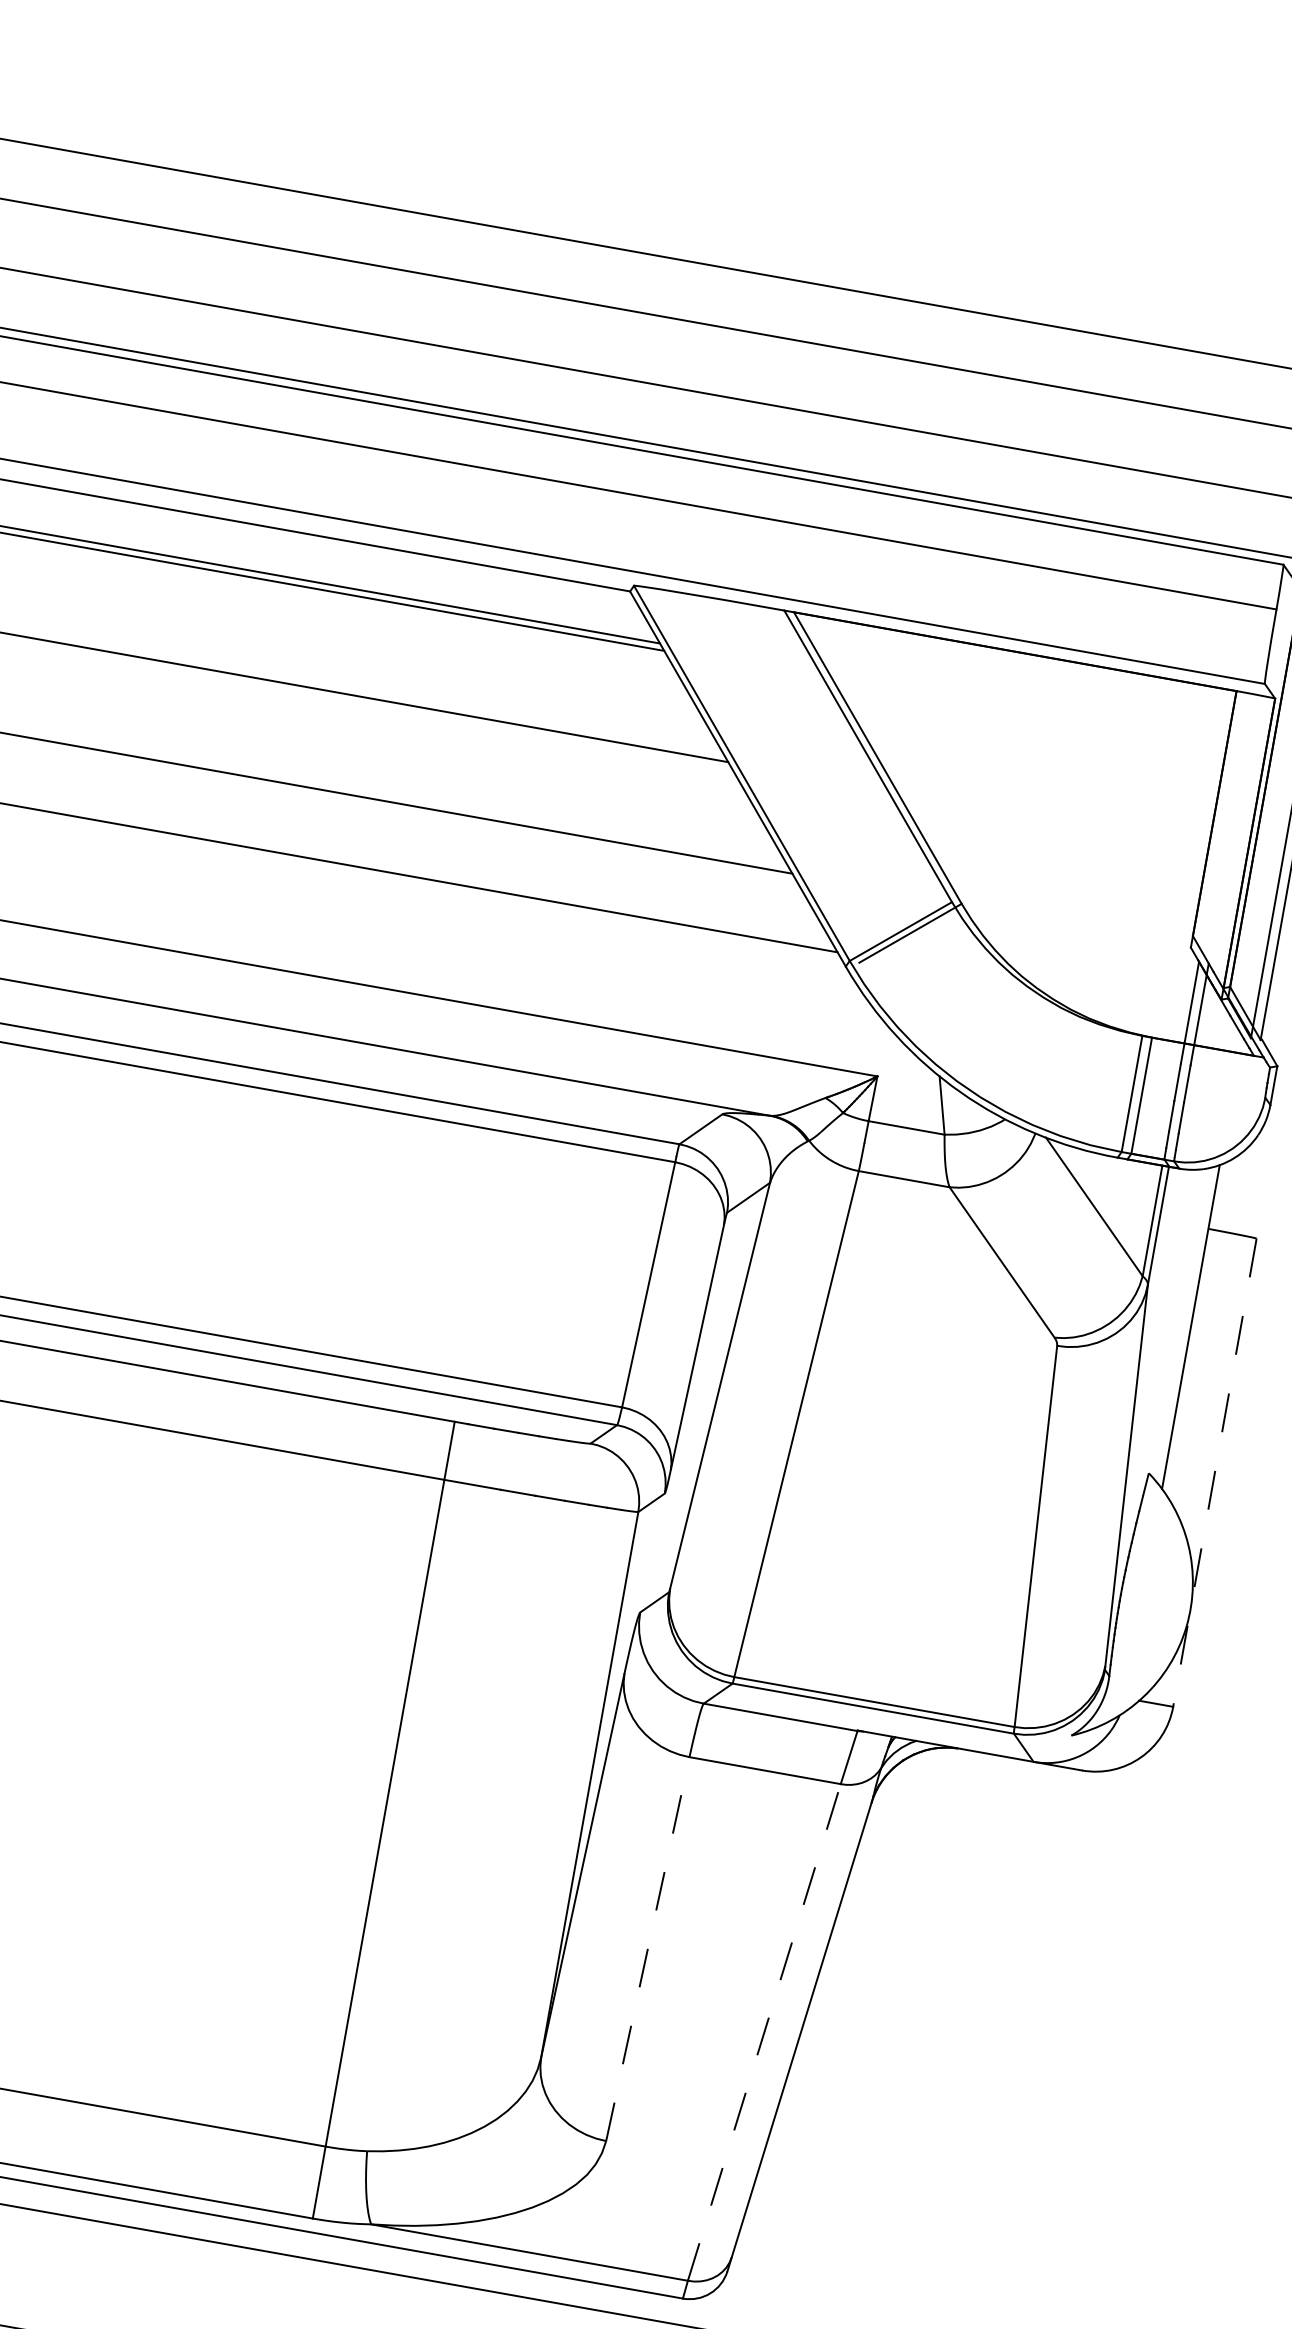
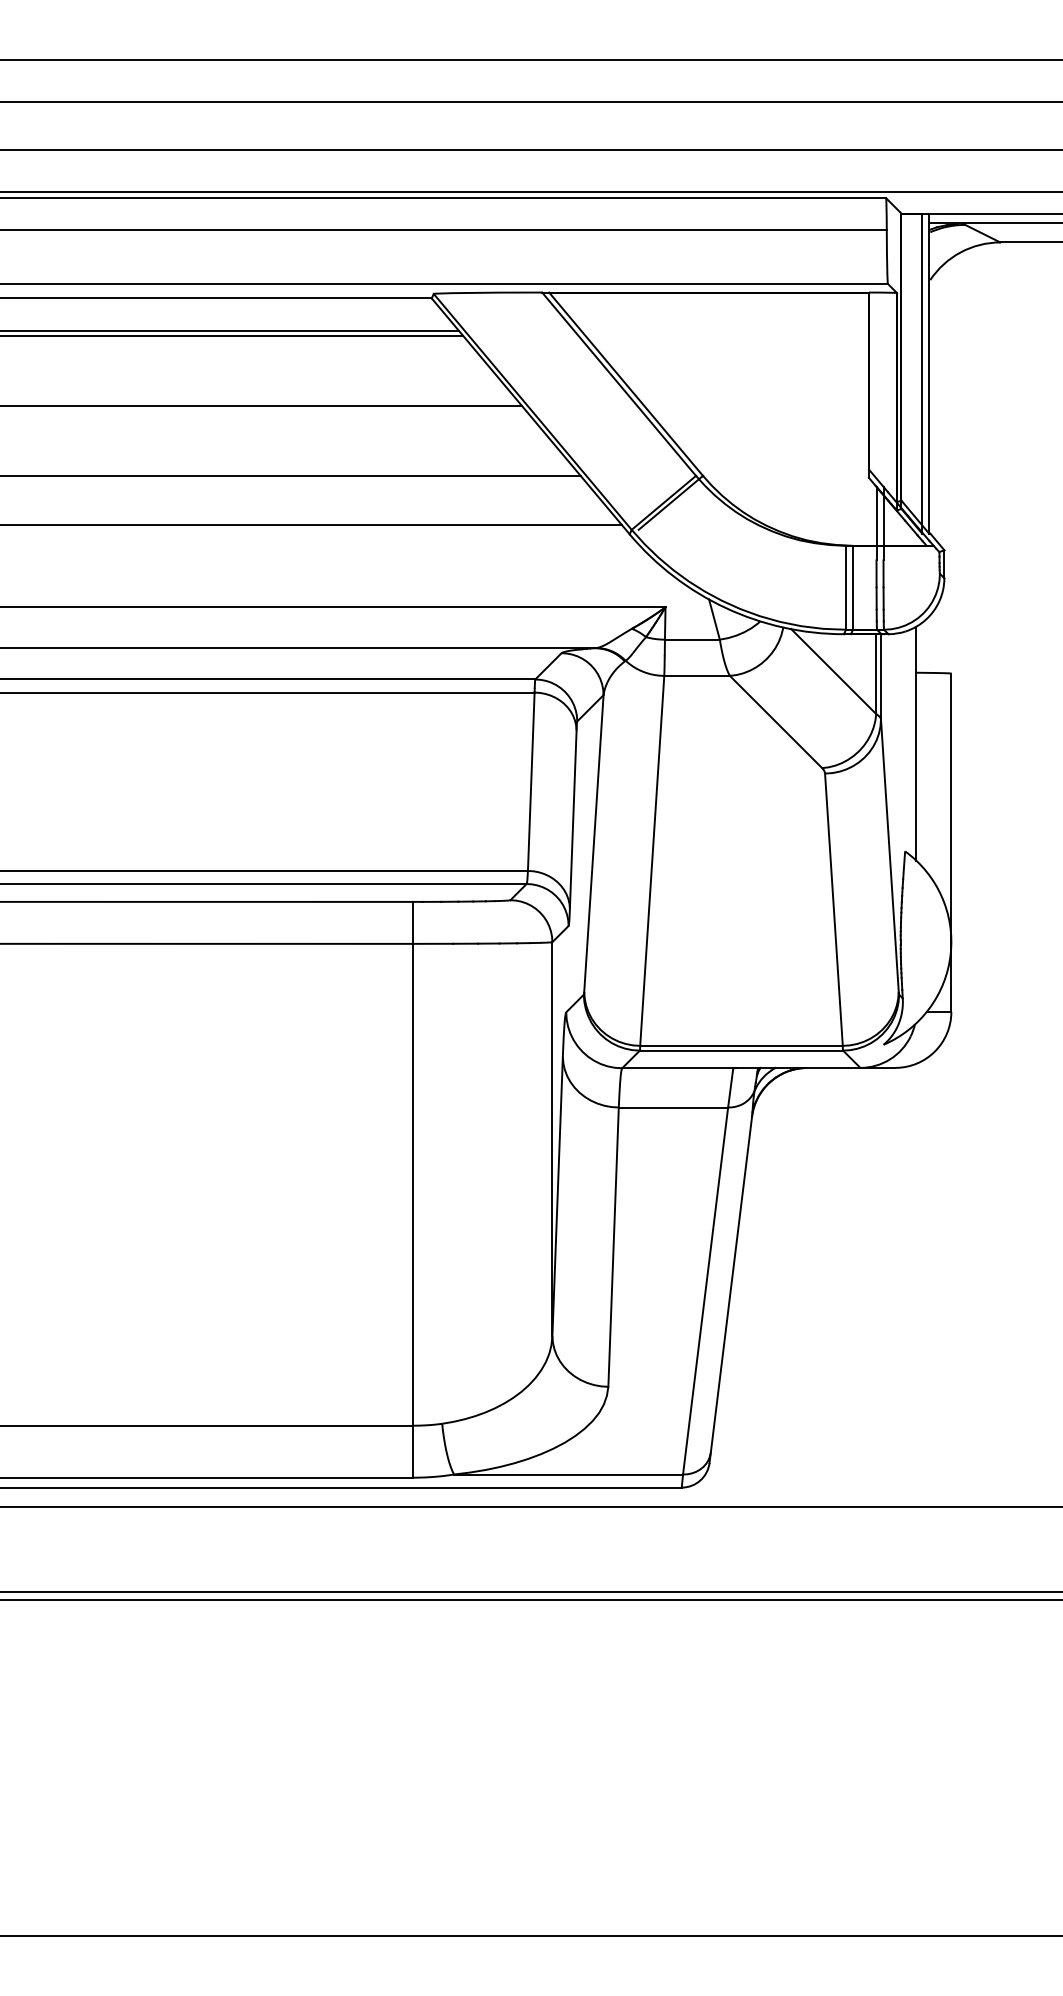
line: (1214, 1473) -> (951, 843), dashed -> solid
line: (647, 1949) -> (613, 1247), dashed -> solid
line: (764, 2033) -> (705, 1291), dashed -> solid

